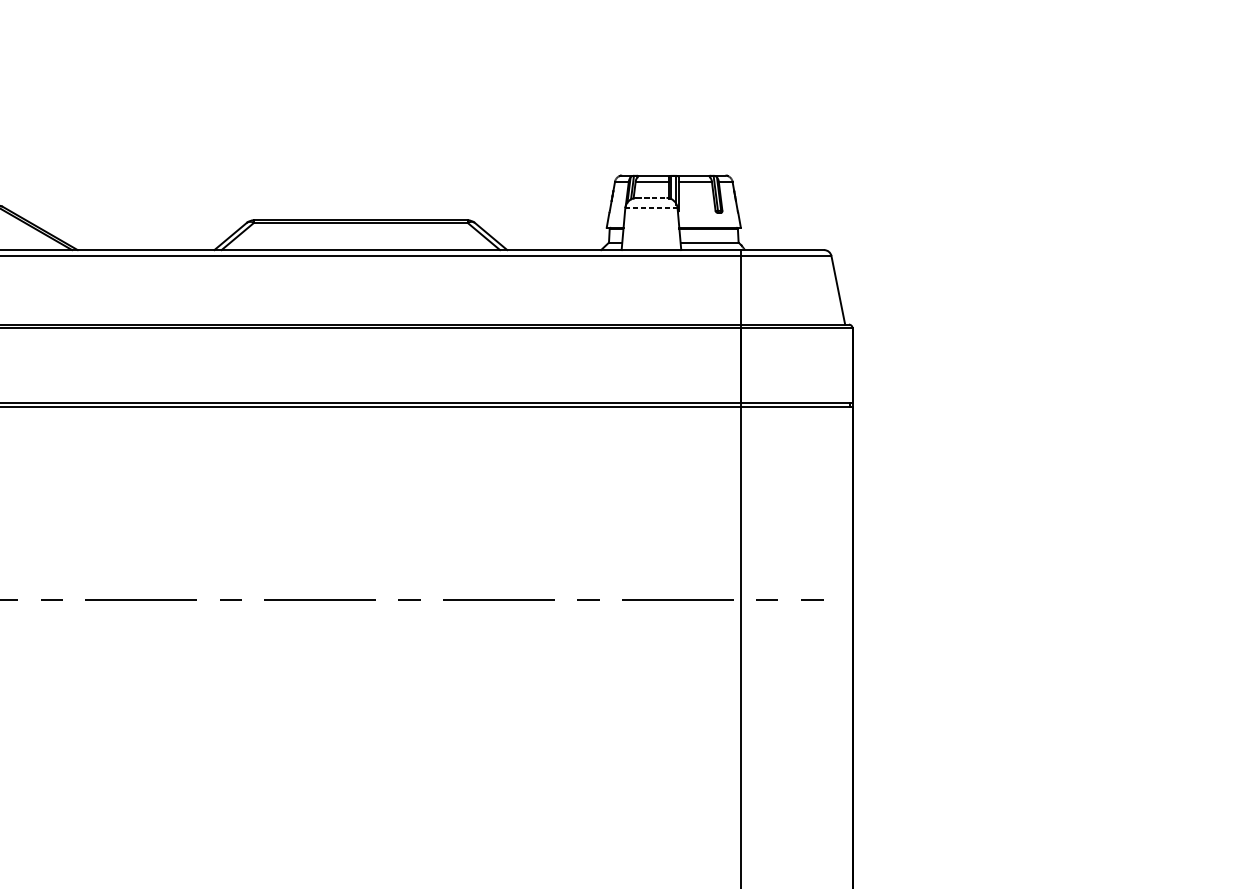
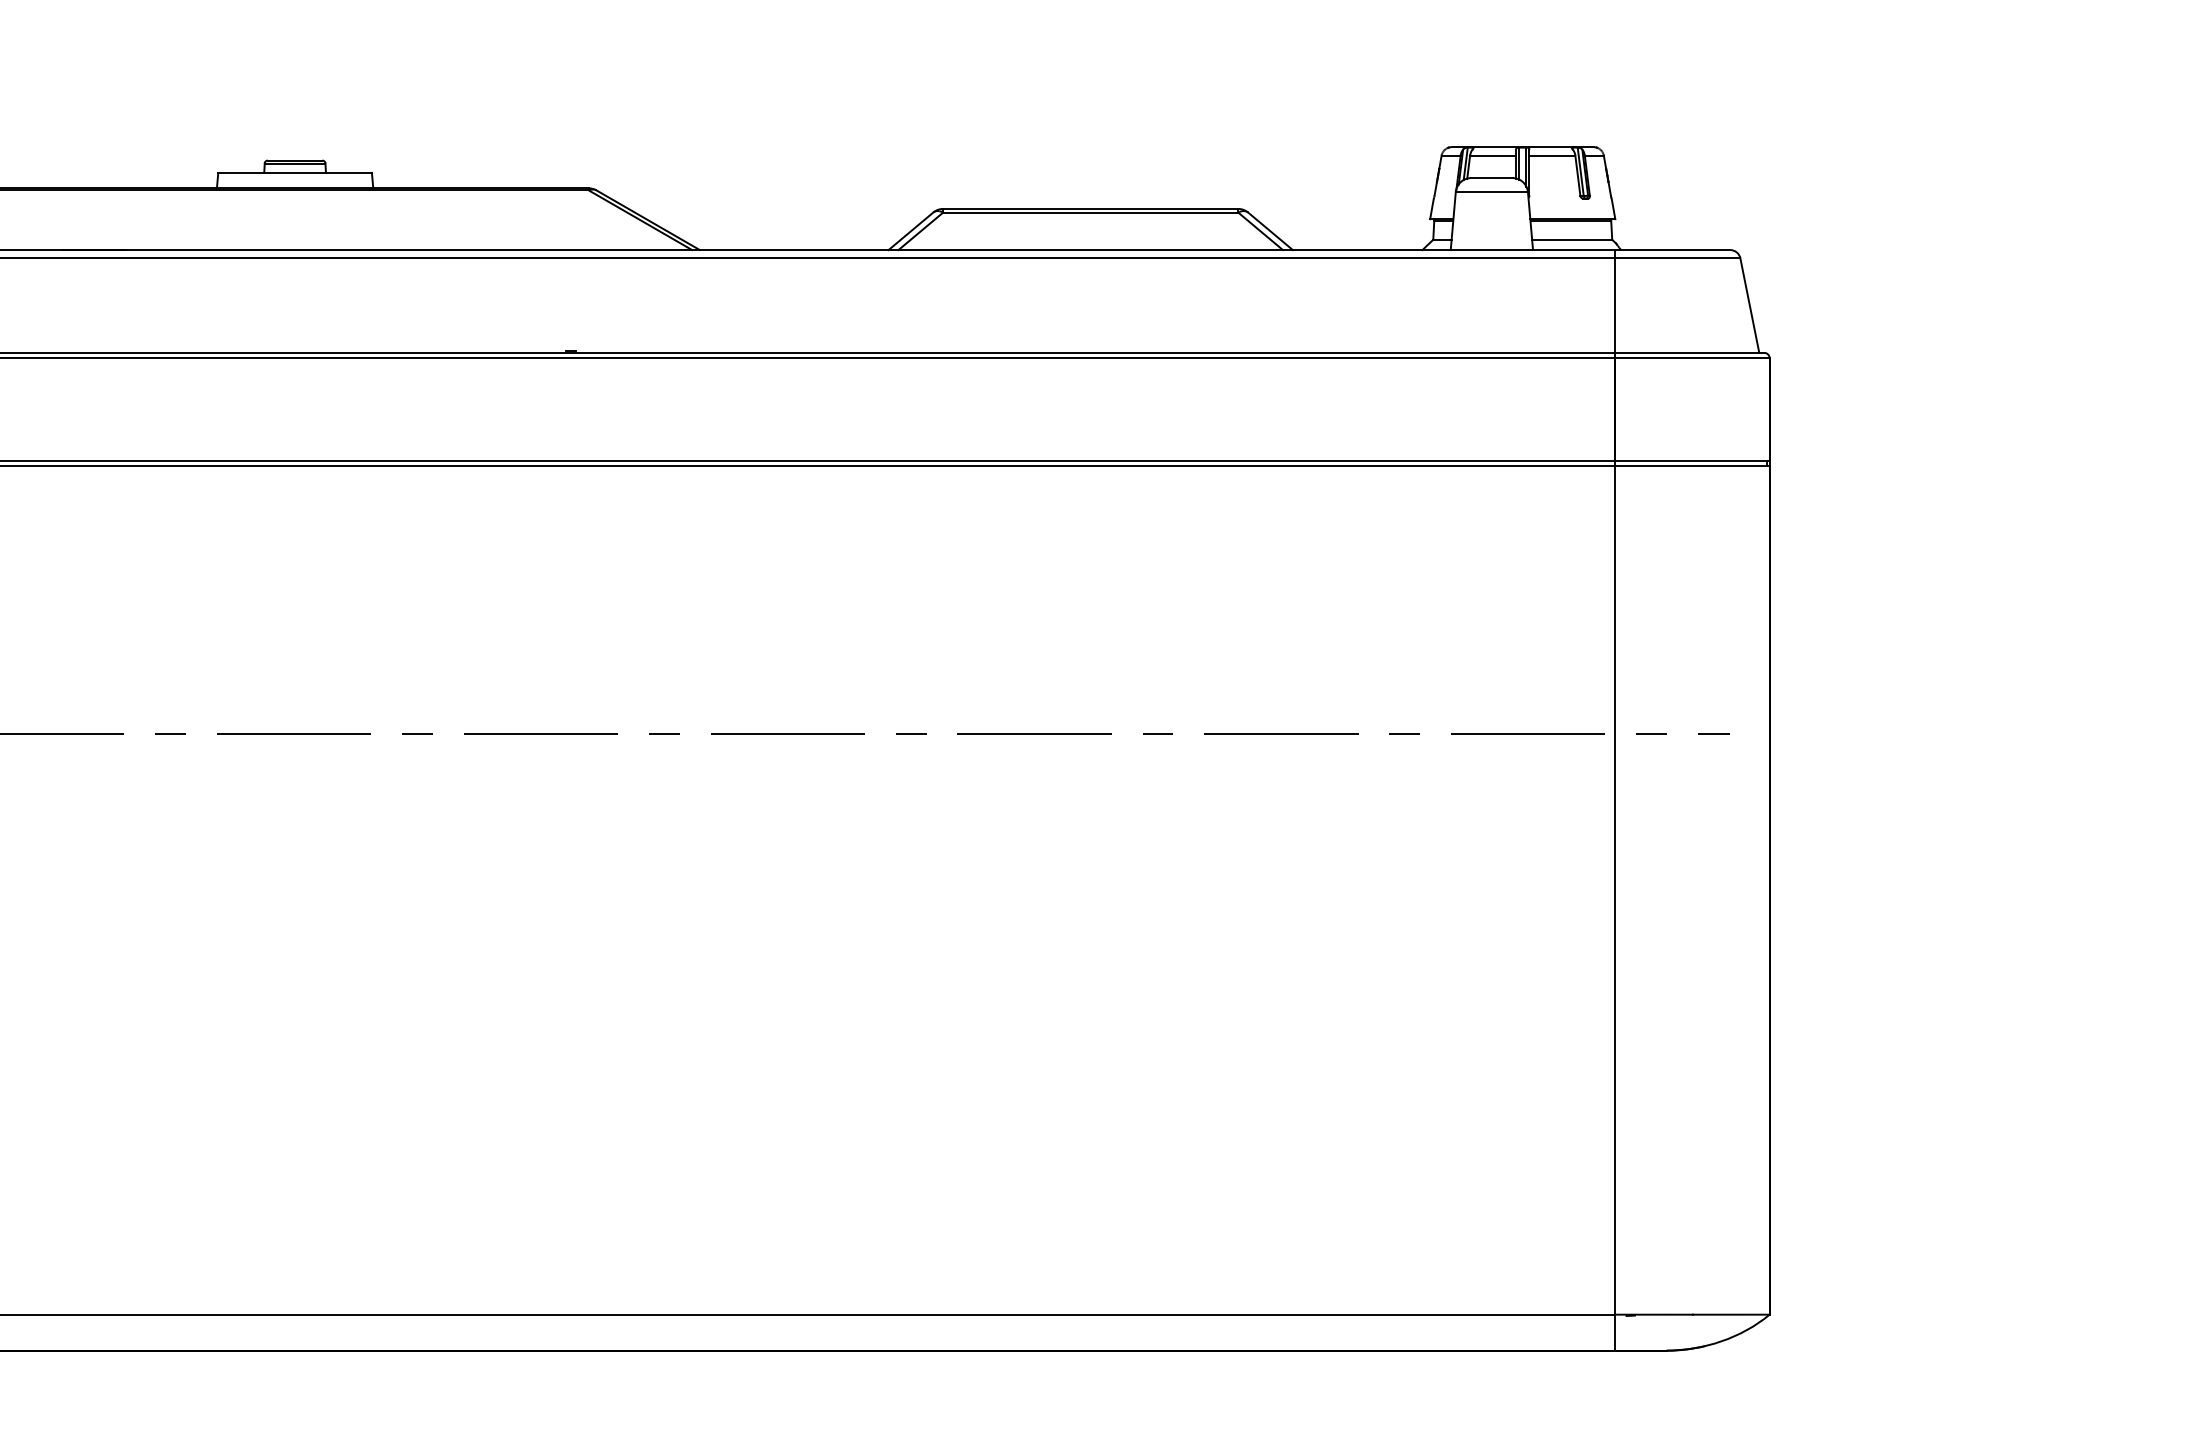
line: (651, 198) -> (1491, 178), dashed -> solid
line: (651, 208) -> (1492, 192), dashed -> solid

